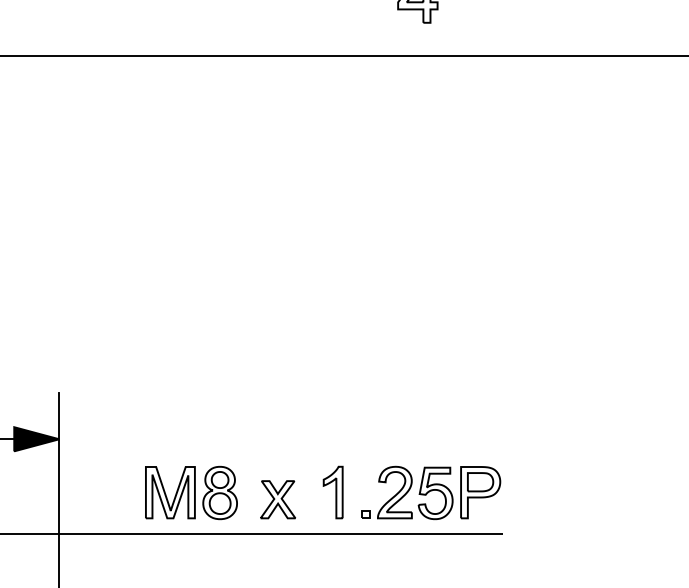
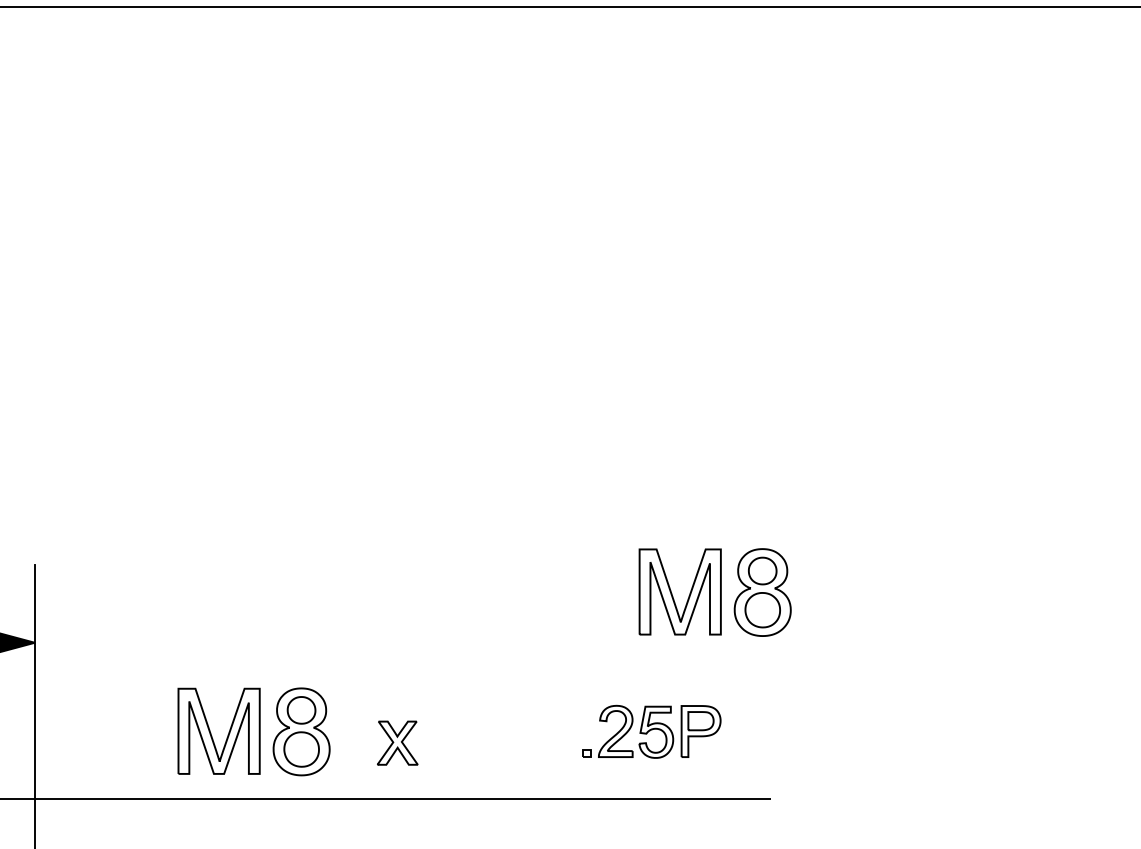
part: (469, 408) -> (715, 591), added
part: (332, 492) -> (487, 731), removed
part: (431, 492) -> (652, 731), size x0.6
part: (277, 499) -> (396, 742), size x0.7

